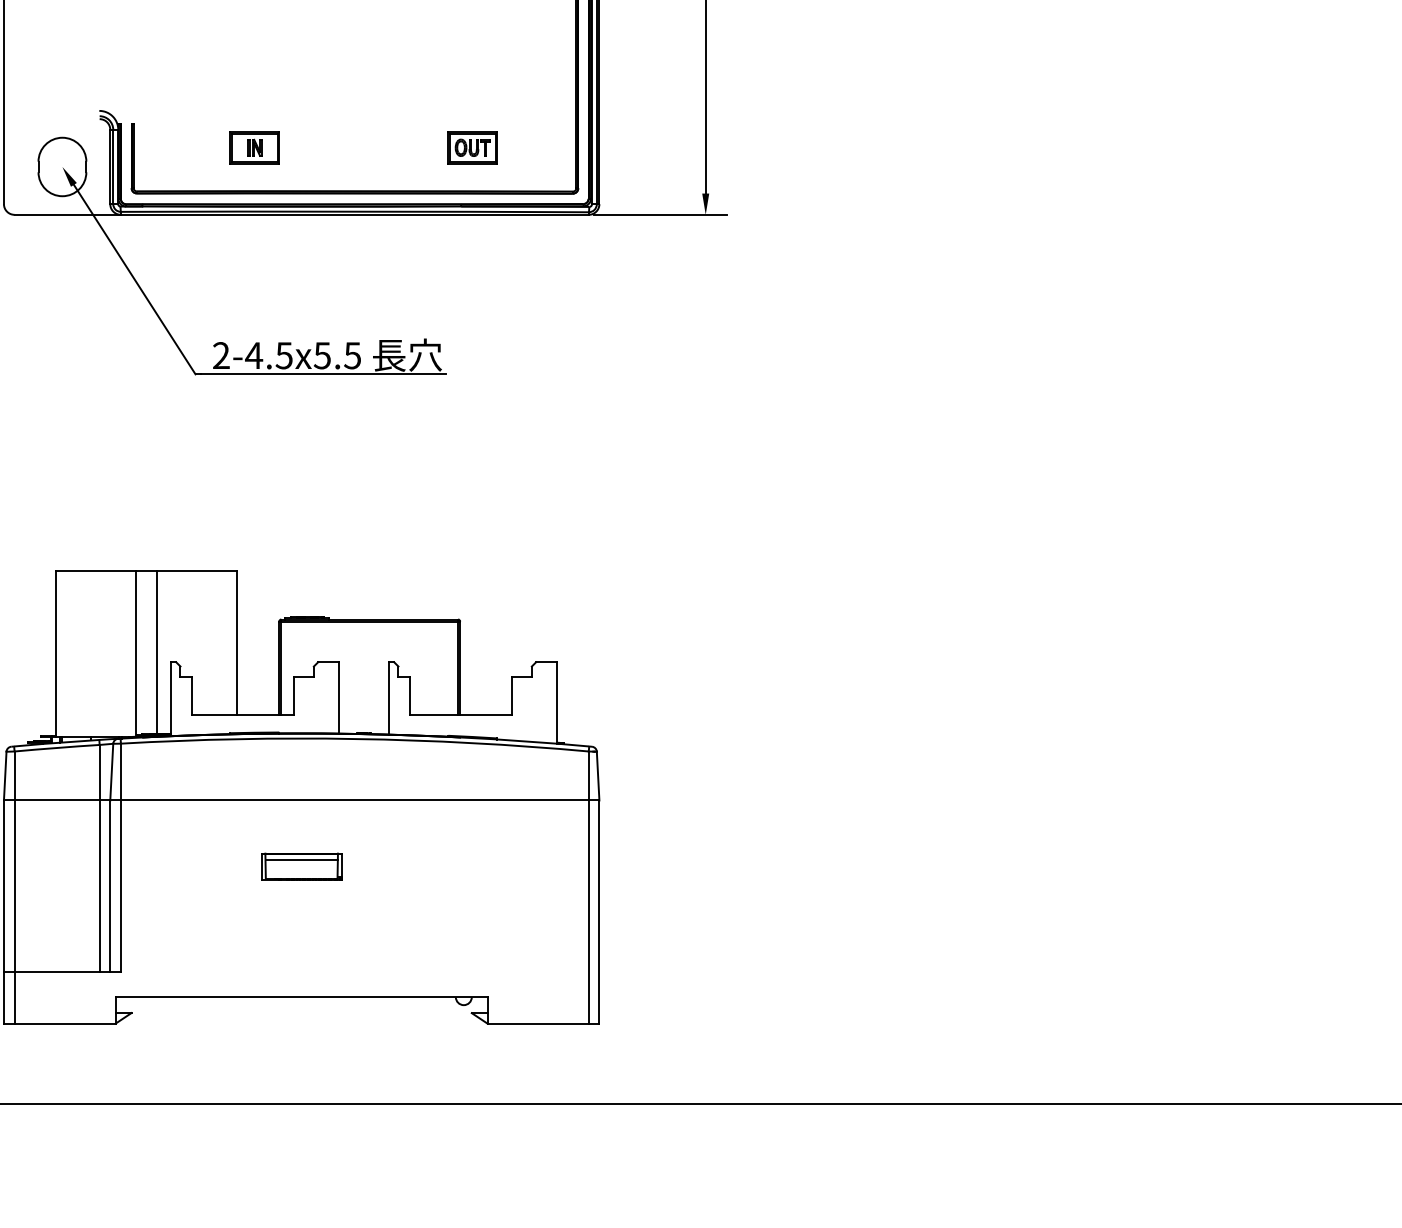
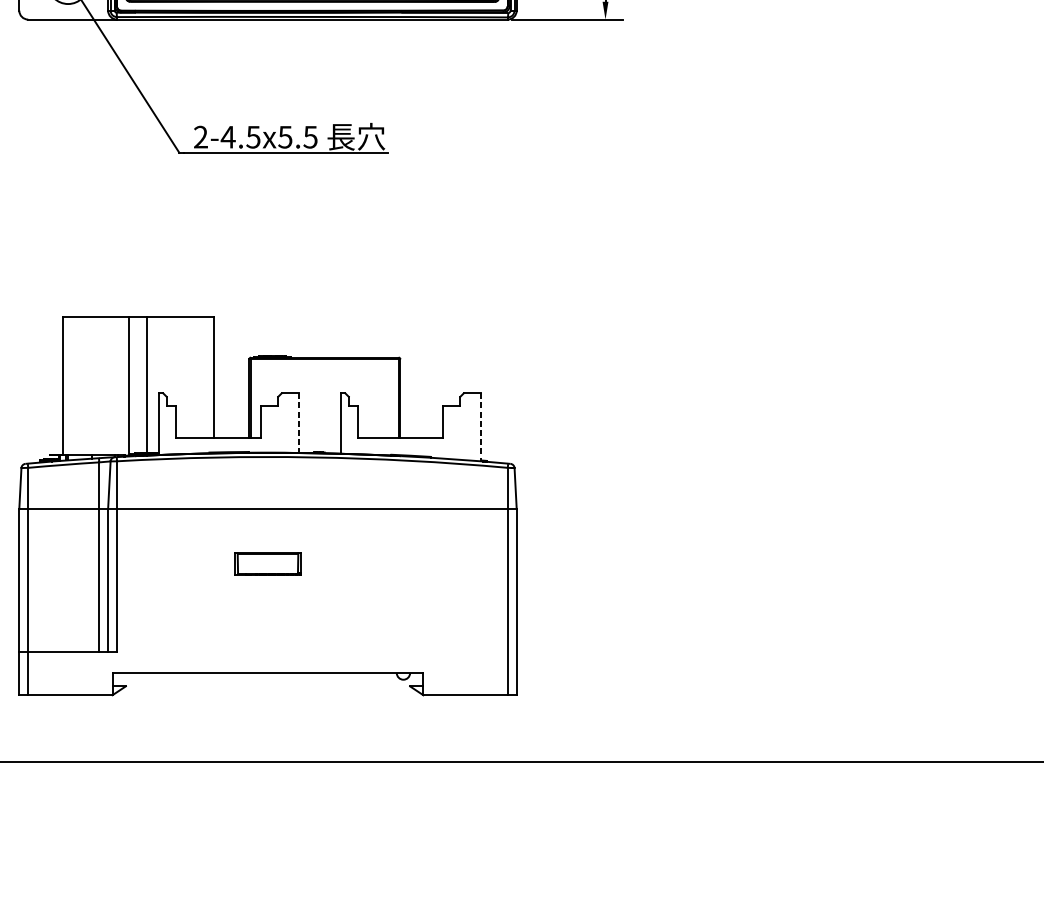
line: (338, 698) -> (298, 423), solid -> dashed
line: (556, 702) -> (480, 426), solid -> dashed
line: (301, 859) -> (267, 558), removed

